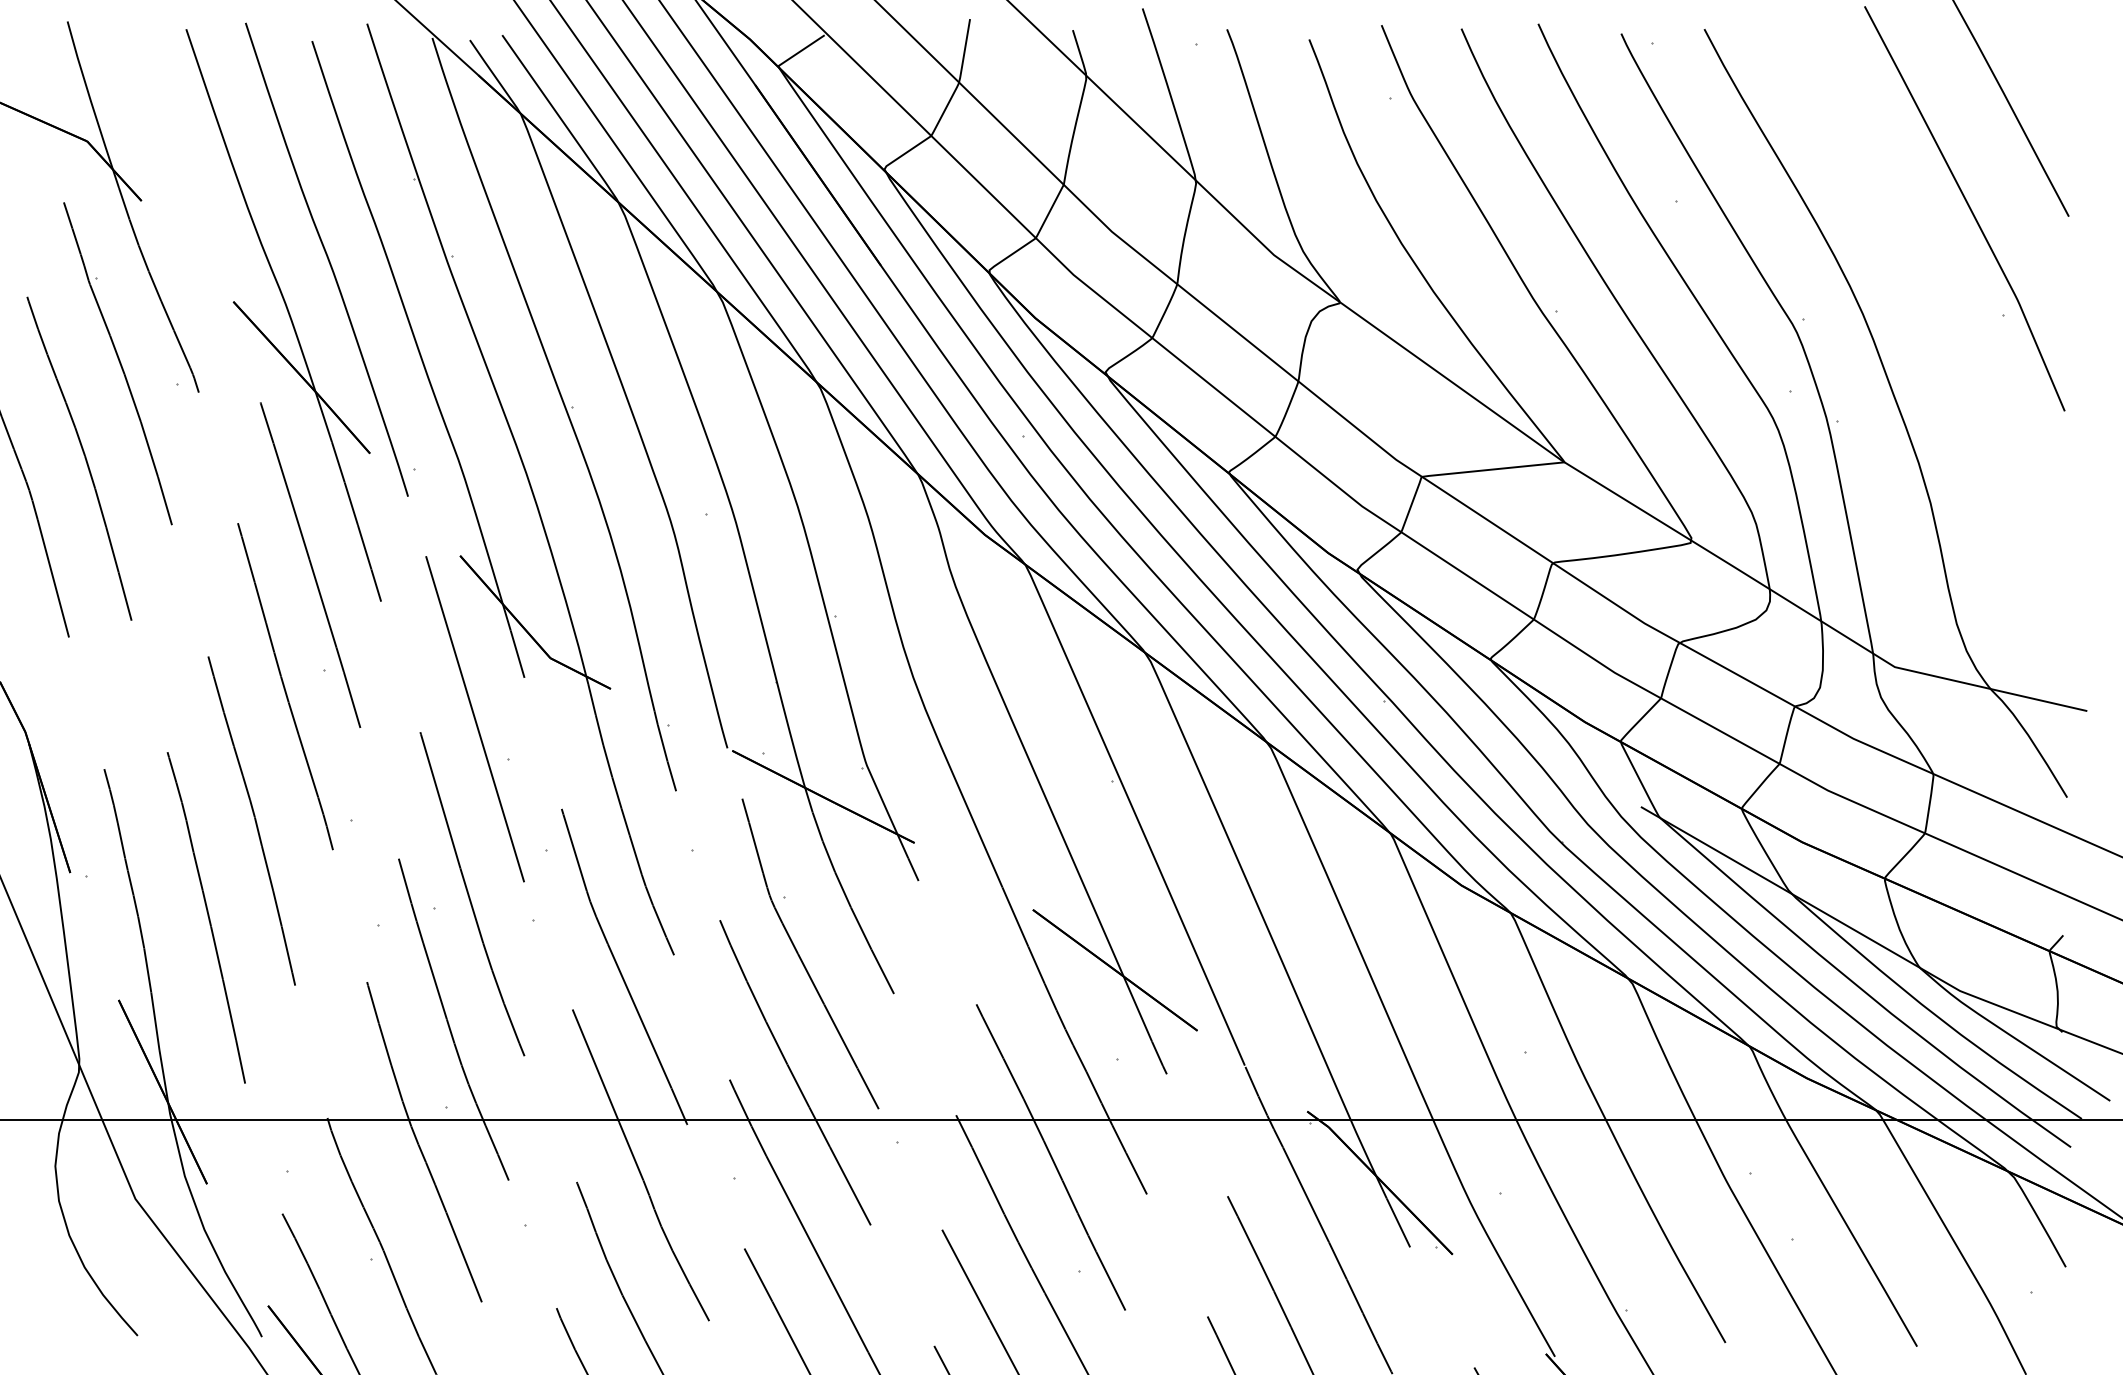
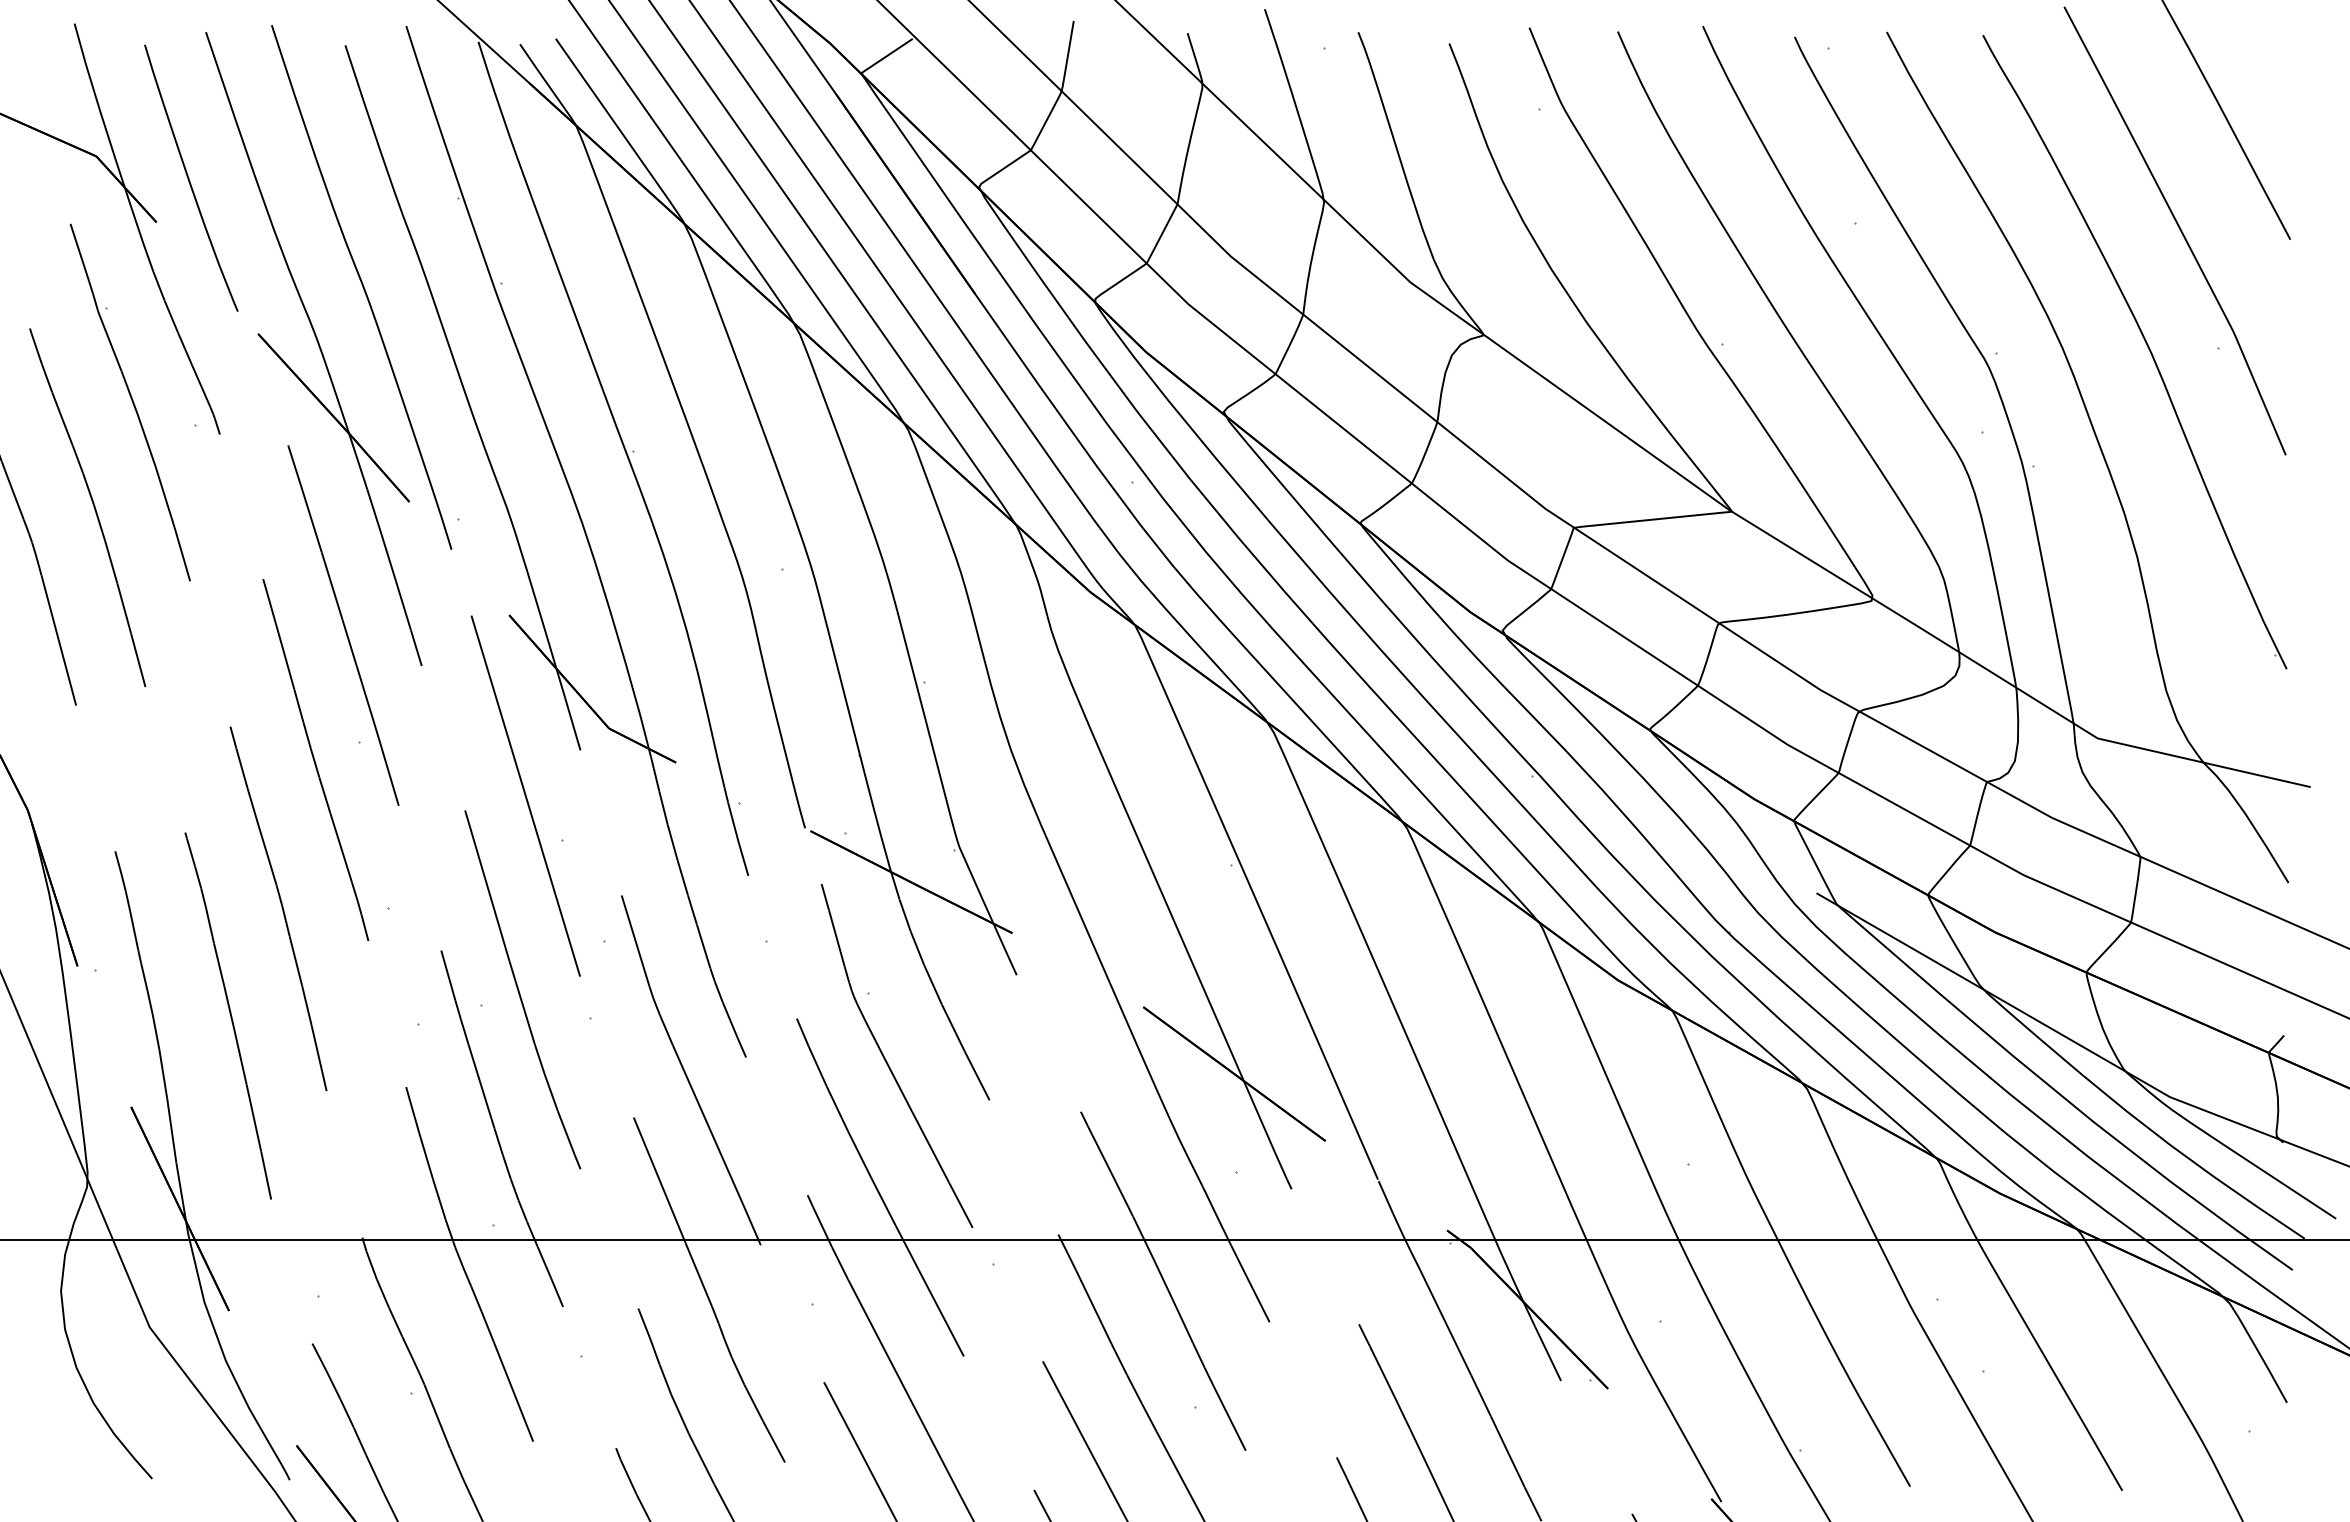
curve: (171, 161) -> (189, 178), added
part: (1938, 312) -> (2146, 345), added

